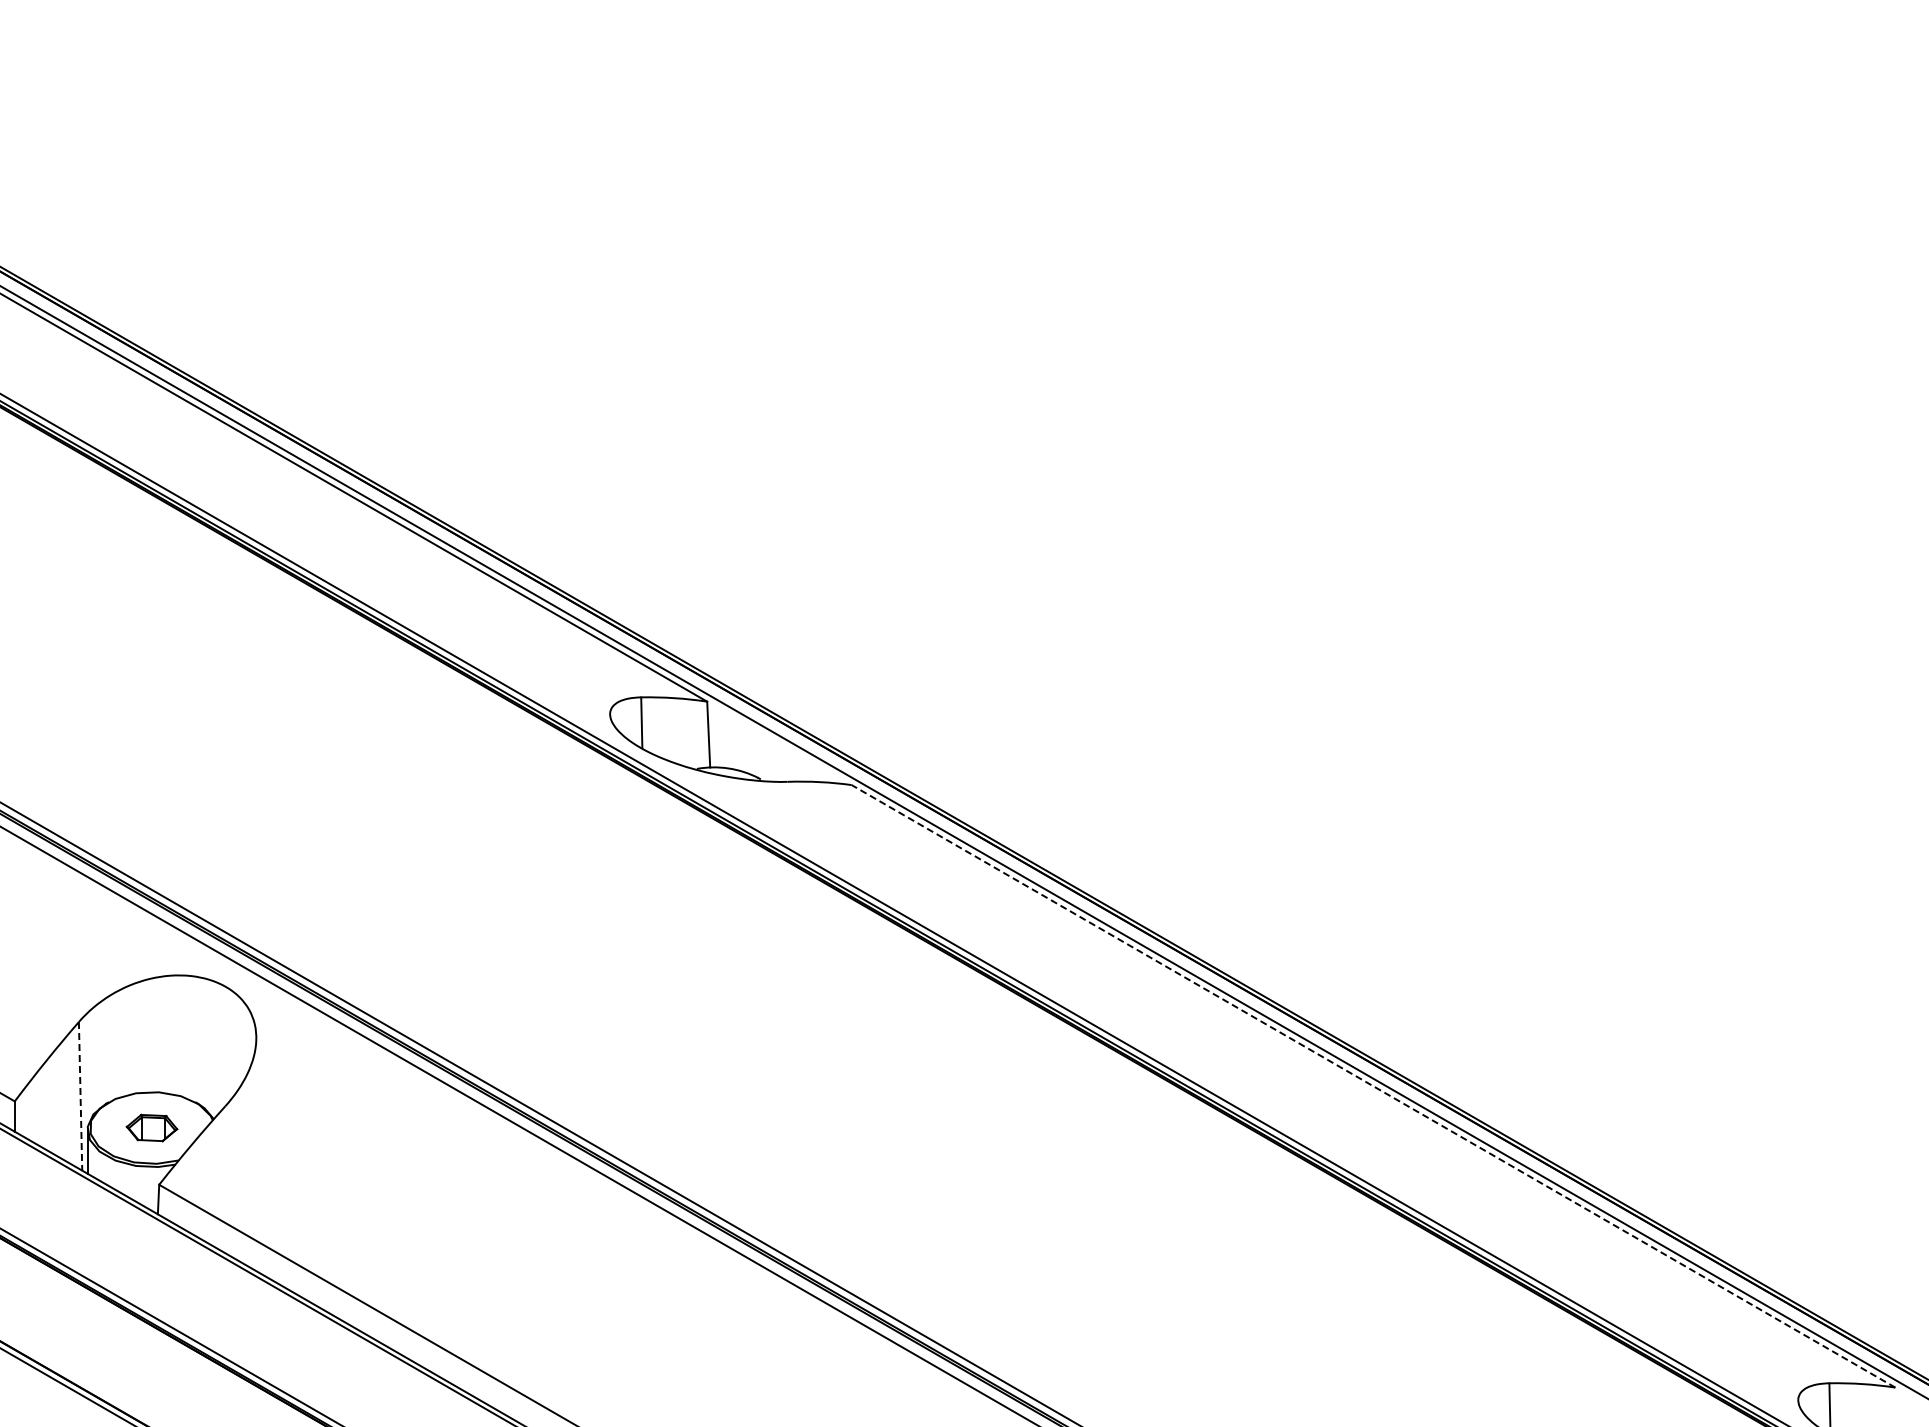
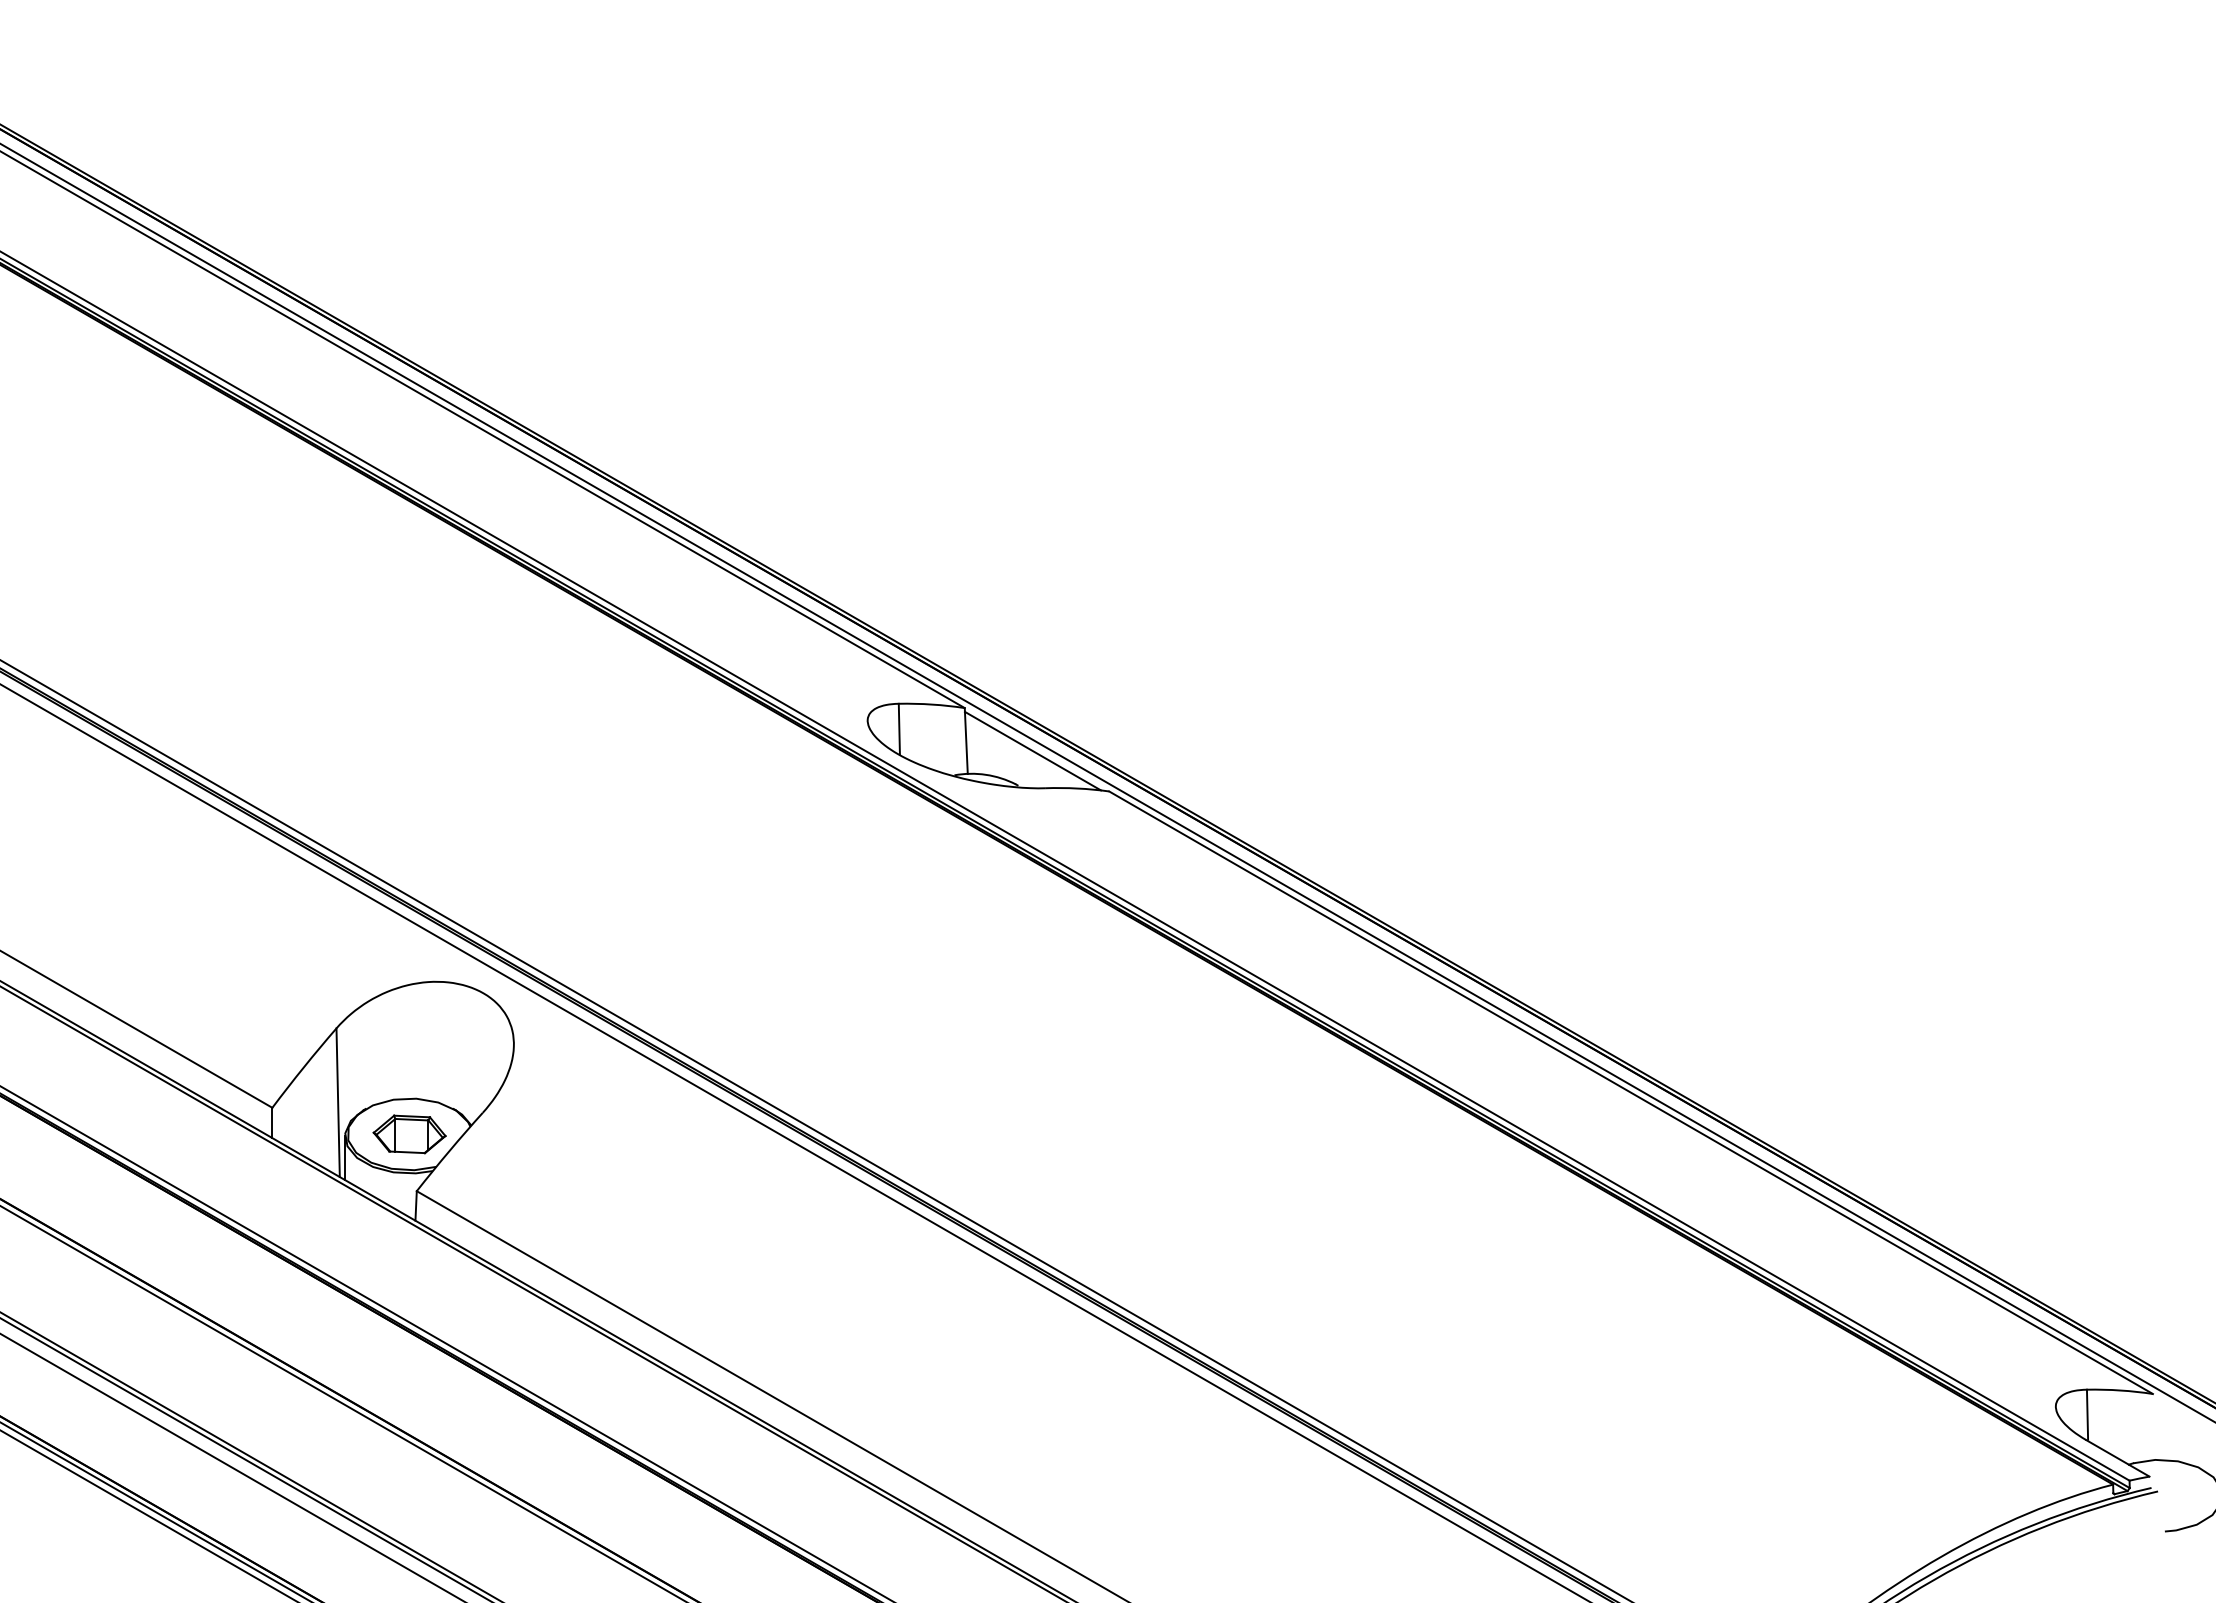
line: (774, 744) -> (1032, 750), added
line: (1373, 1086) -> (1631, 1092), dashed -> solid
line: (80, 1097) -> (338, 1103), dashed -> solid
part: (151, 1128) -> (409, 1134), size x1.43

